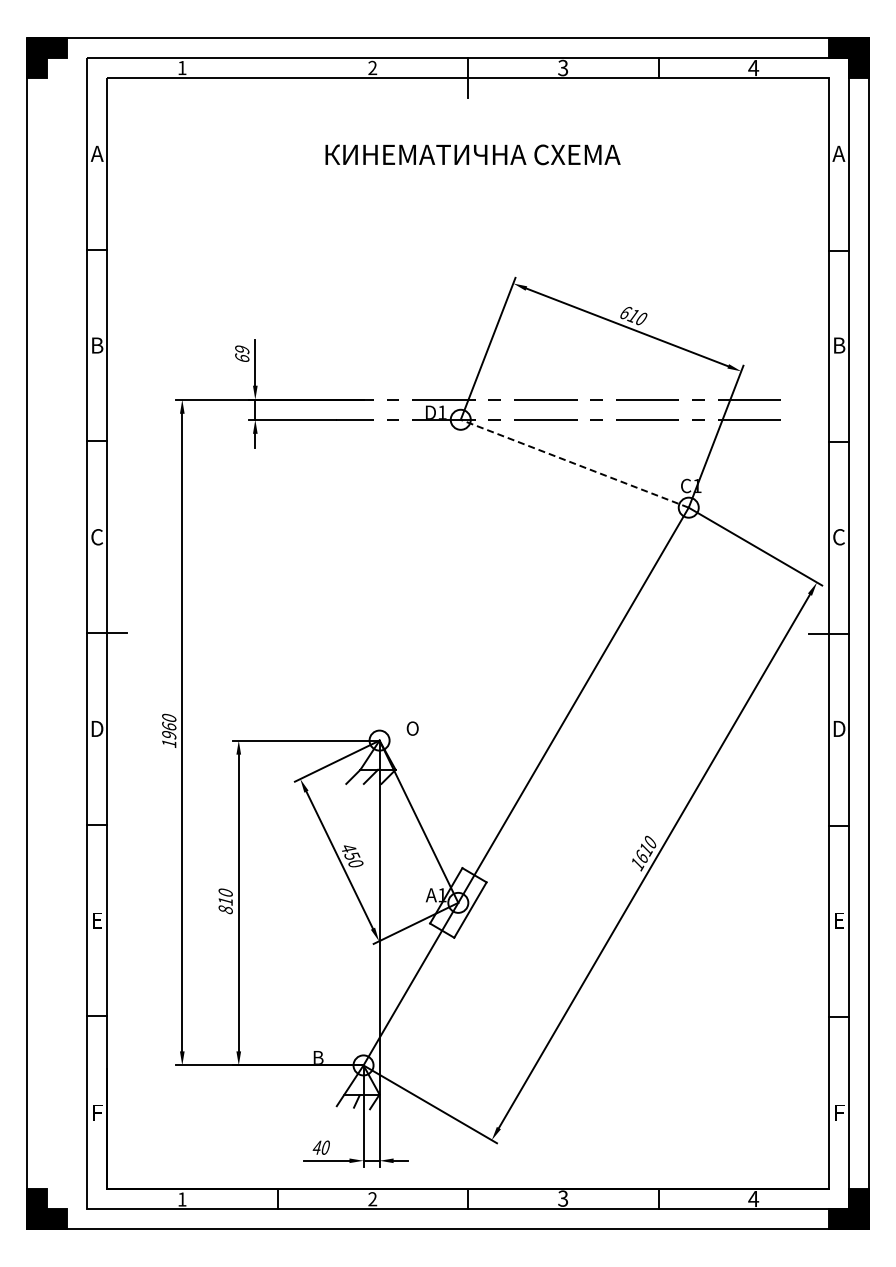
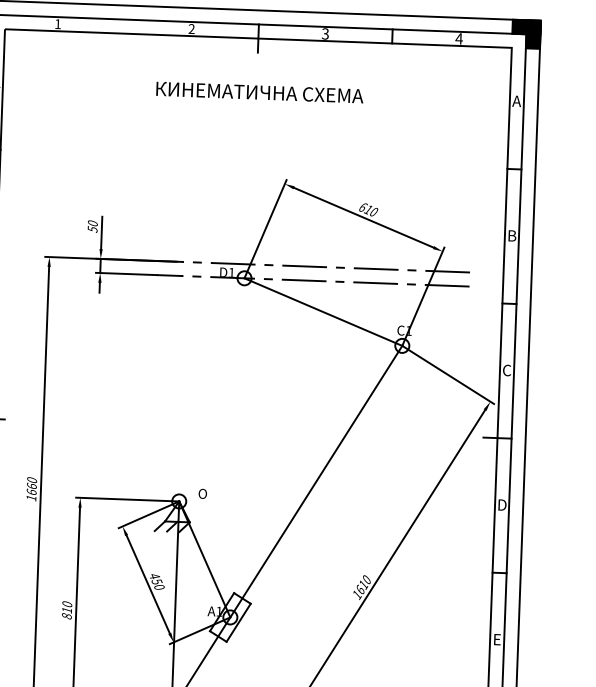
text: (242, 354) -> (92, 226), 69 -> 50
line: (574, 463) -> (323, 311), dashed -> solid
text: (169, 734) -> (31, 491), 1960 -> 1660

